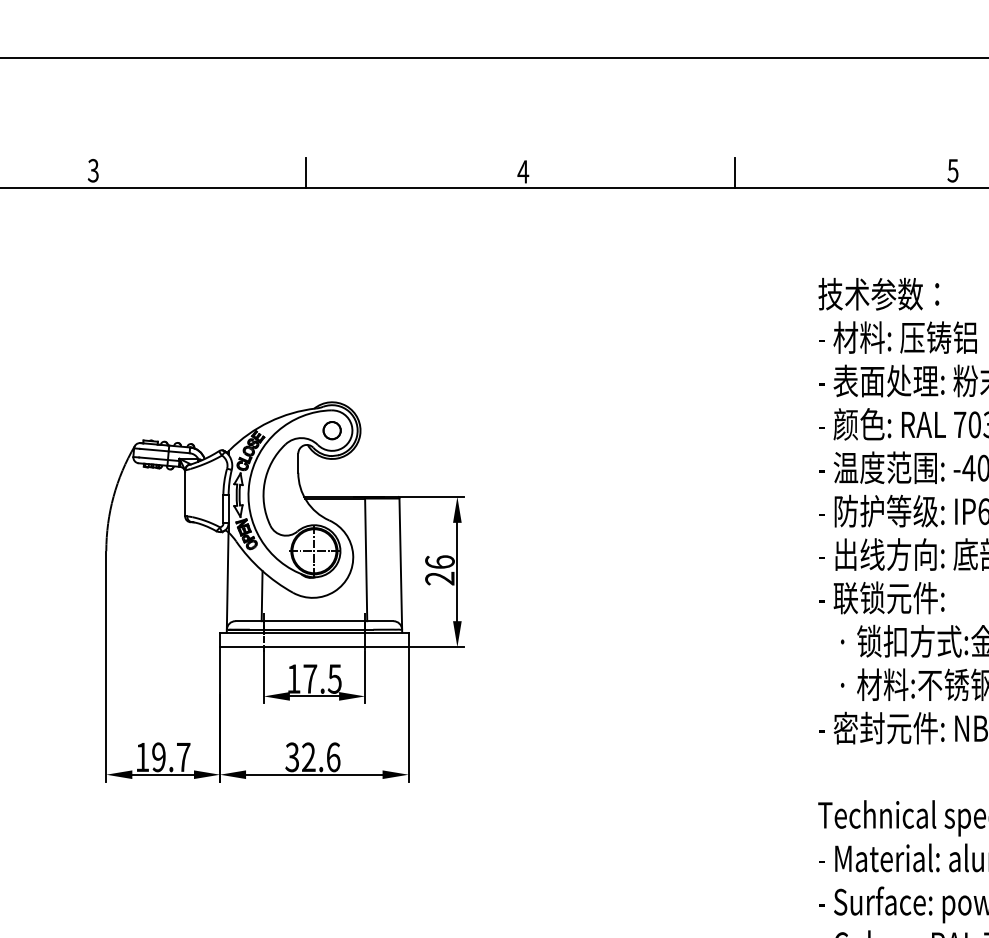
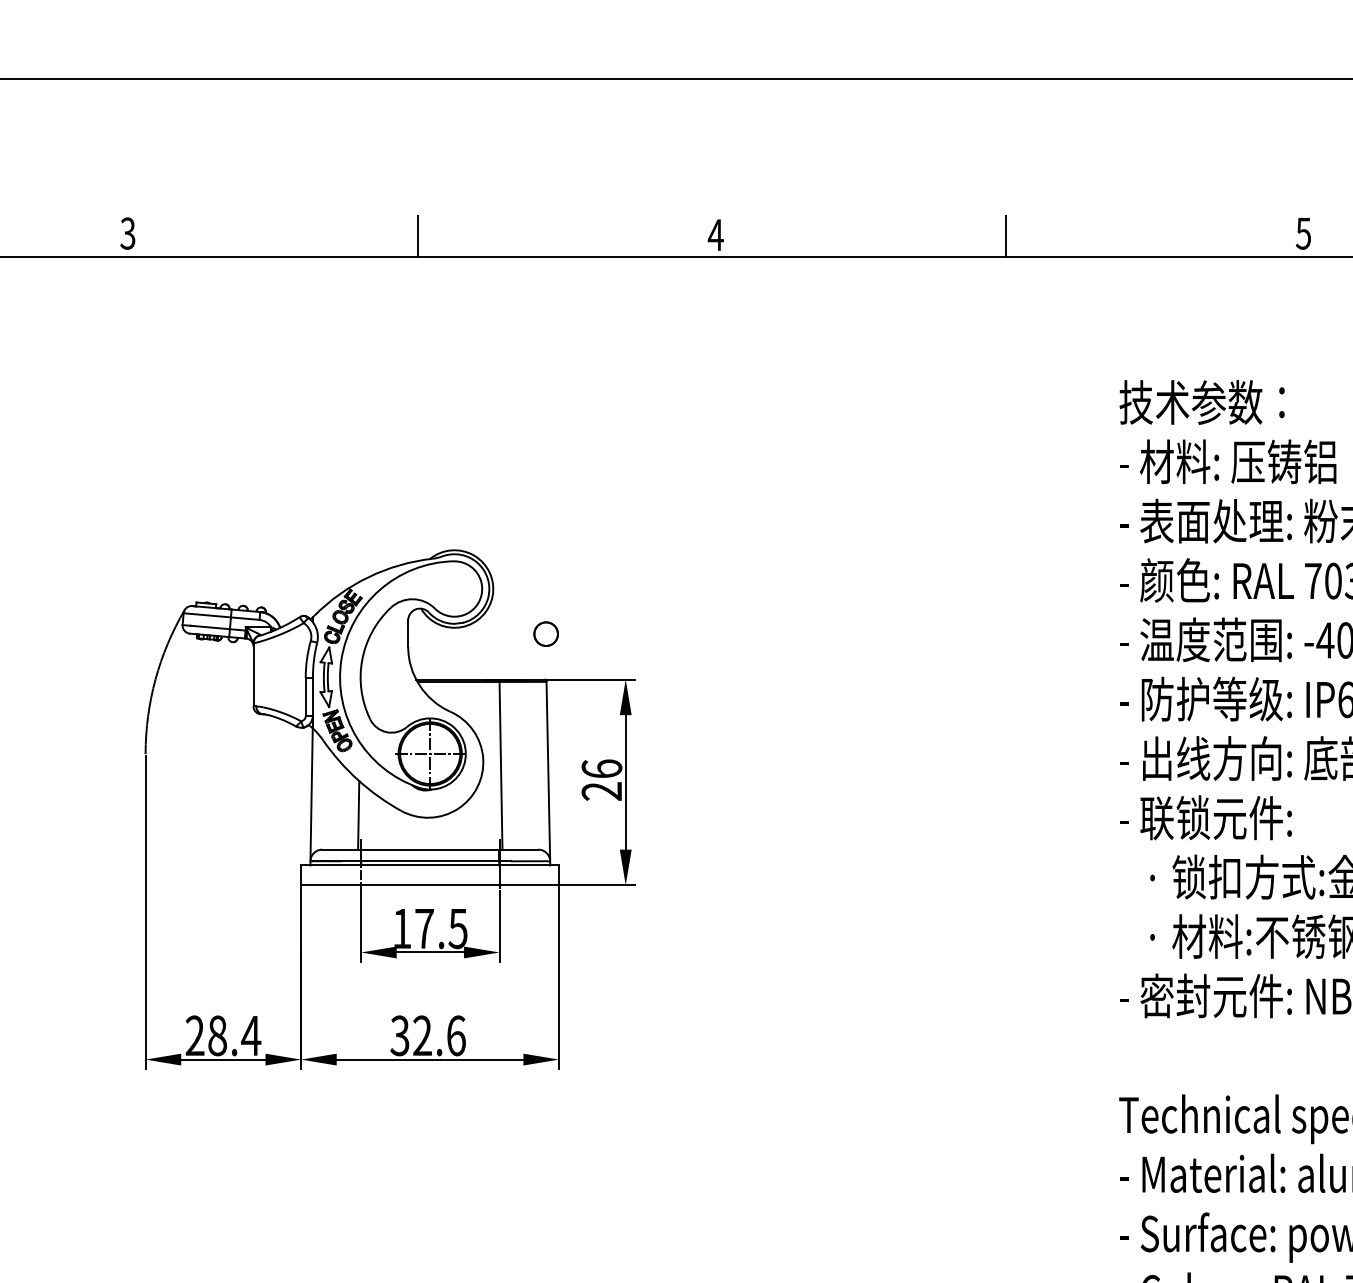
circle: (331, 430) -> (545, 633), moved
text: (162, 757) -> (222, 1036), 19.7 -> 28.4

